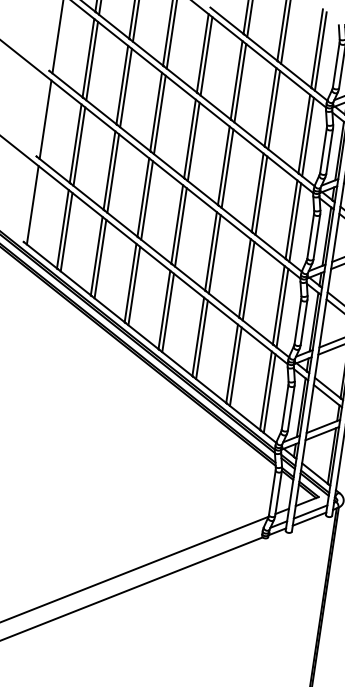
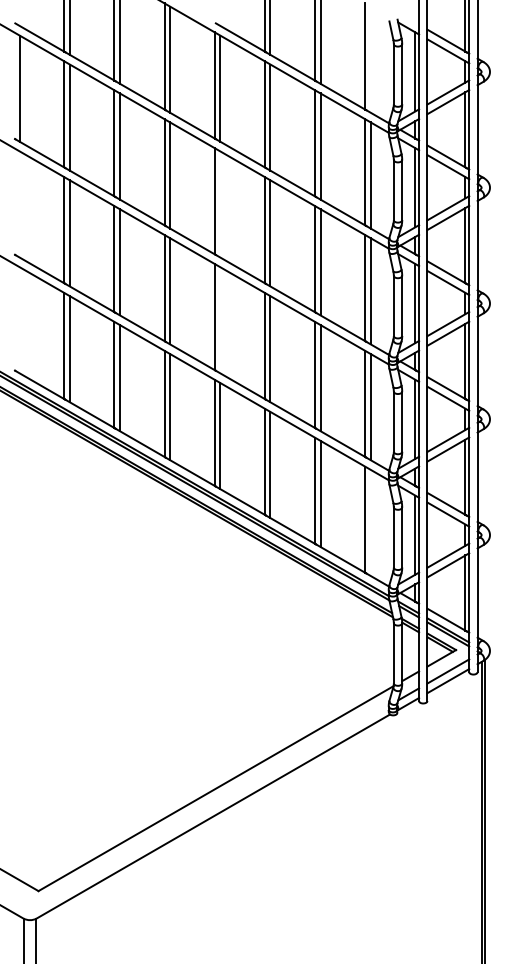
line: (320, 51) -> (370, 59), removed
line: (45, 119) -> (19, 204), removed
line: (193, 141) -> (220, 204), removed
line: (32, 205) -> (19, 320), removed
line: (181, 227) -> (220, 320), removed
line: (269, 393) -> (370, 522), removed

